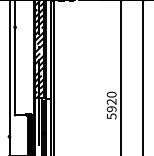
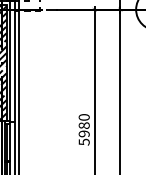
text: (111, 101) -> (84, 125), 5920 -> 5980

